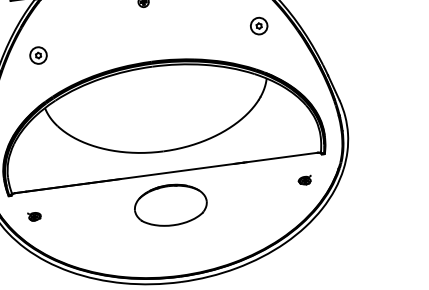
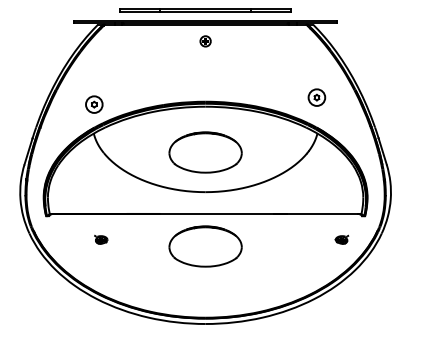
part: (258, 26) -> (316, 97), moved
part: (38, 55) -> (94, 104), moved
part: (158, 112) -> (205, 152), added
part: (34, 216) -> (101, 239), moved

